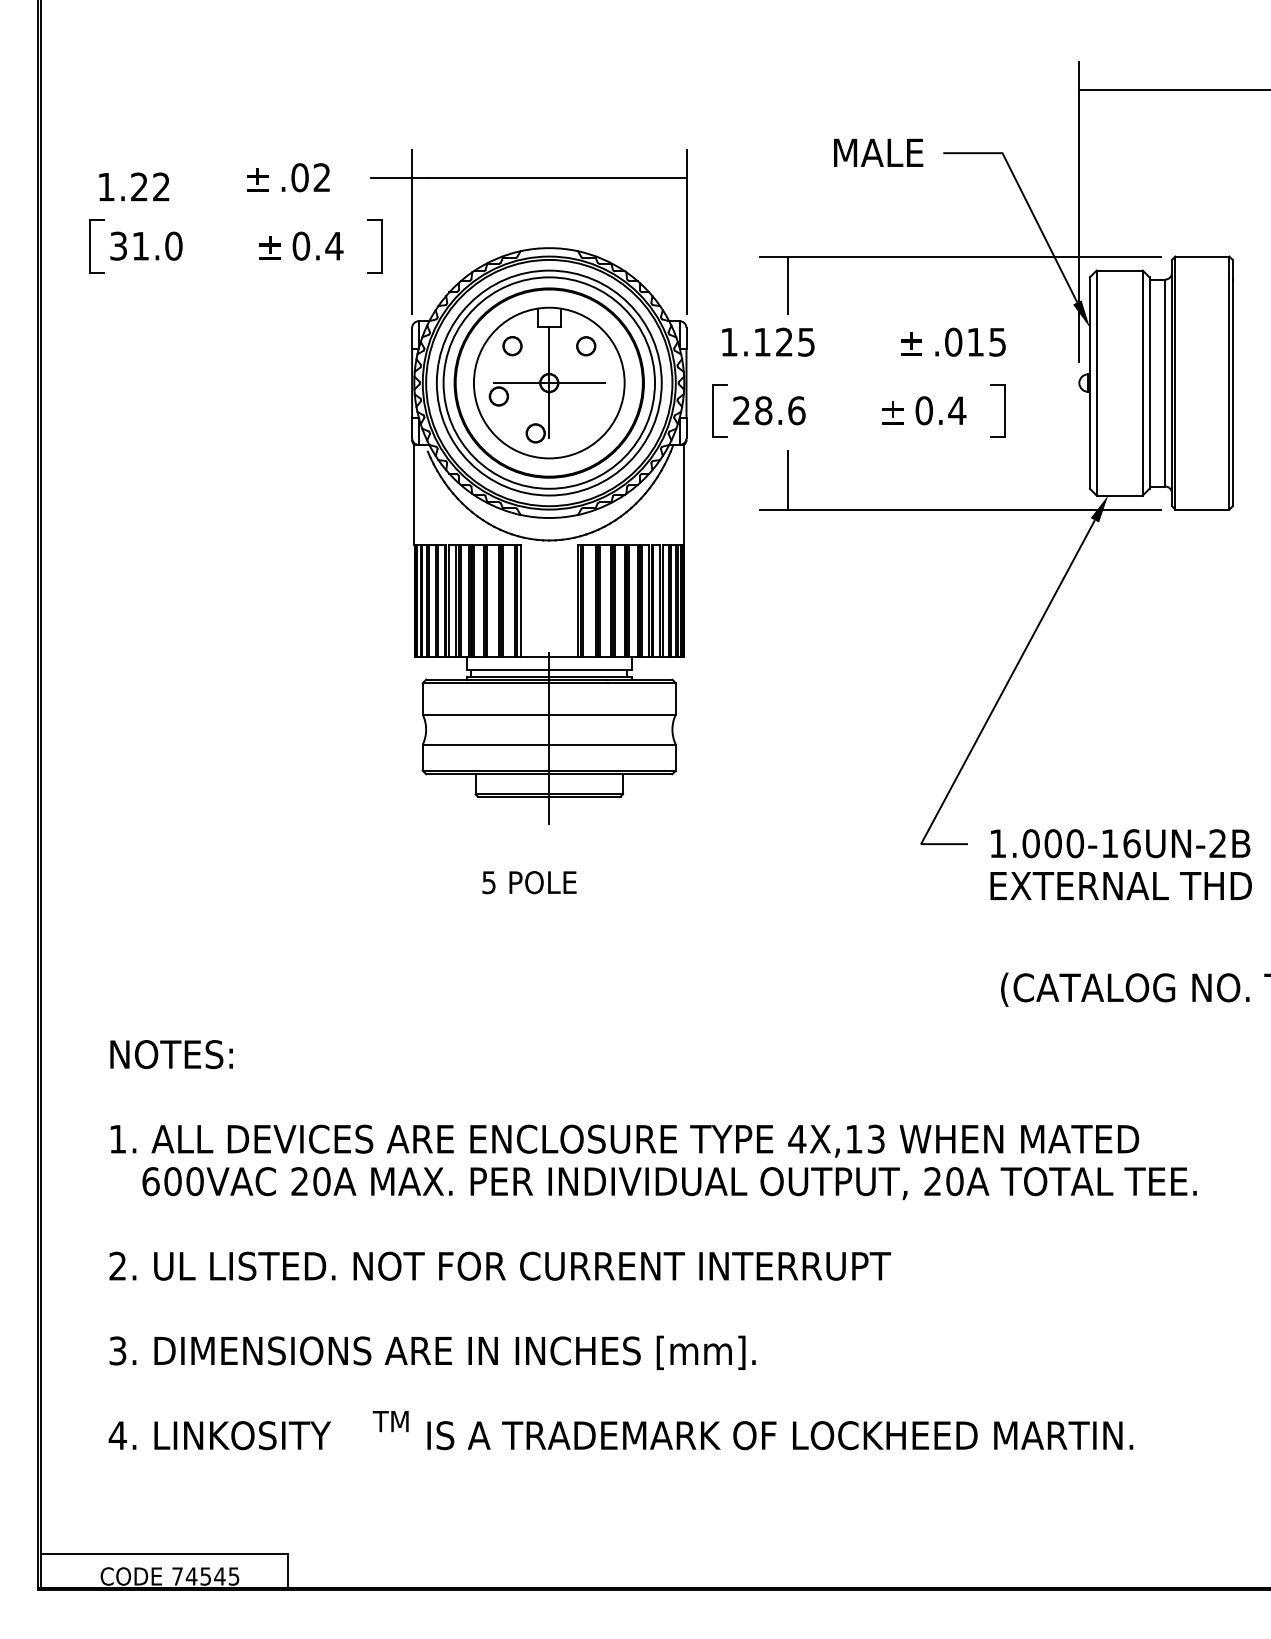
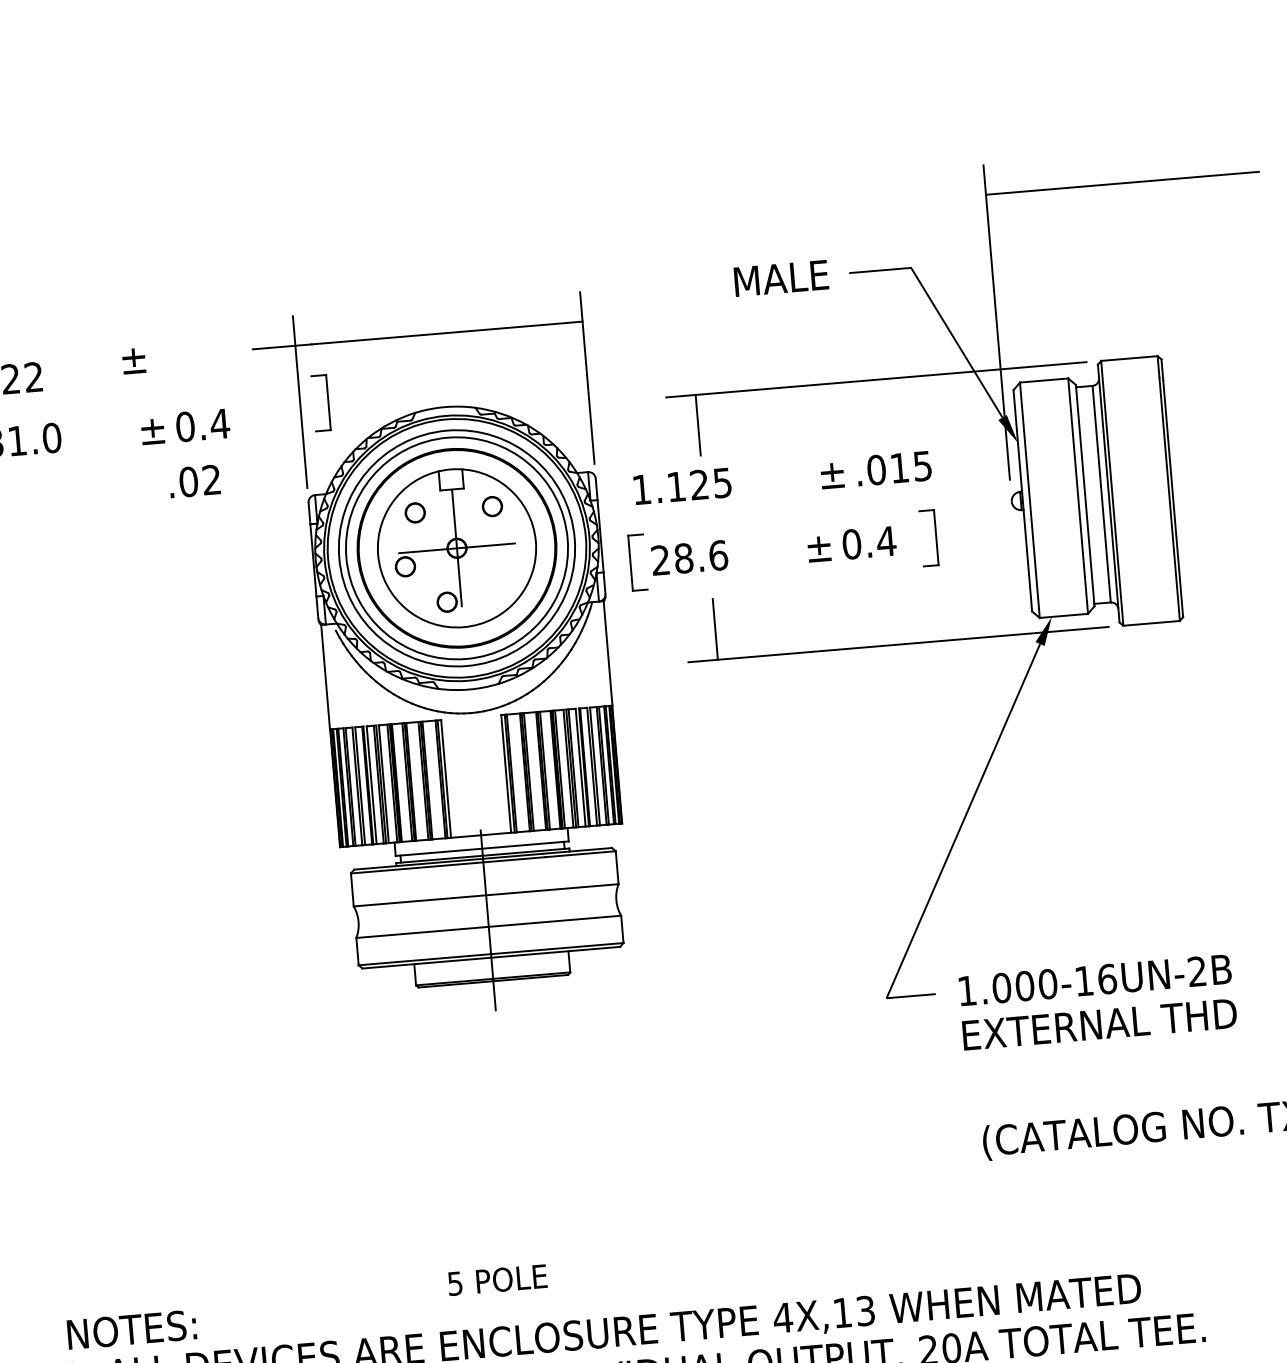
text: (305, 177) -> (194, 481), moved
part: (381, 246) -> (327, 402), moved
text: (529, 882) -> (497, 1280), moved
text: (171, 1054) -> (131, 1329), moved

